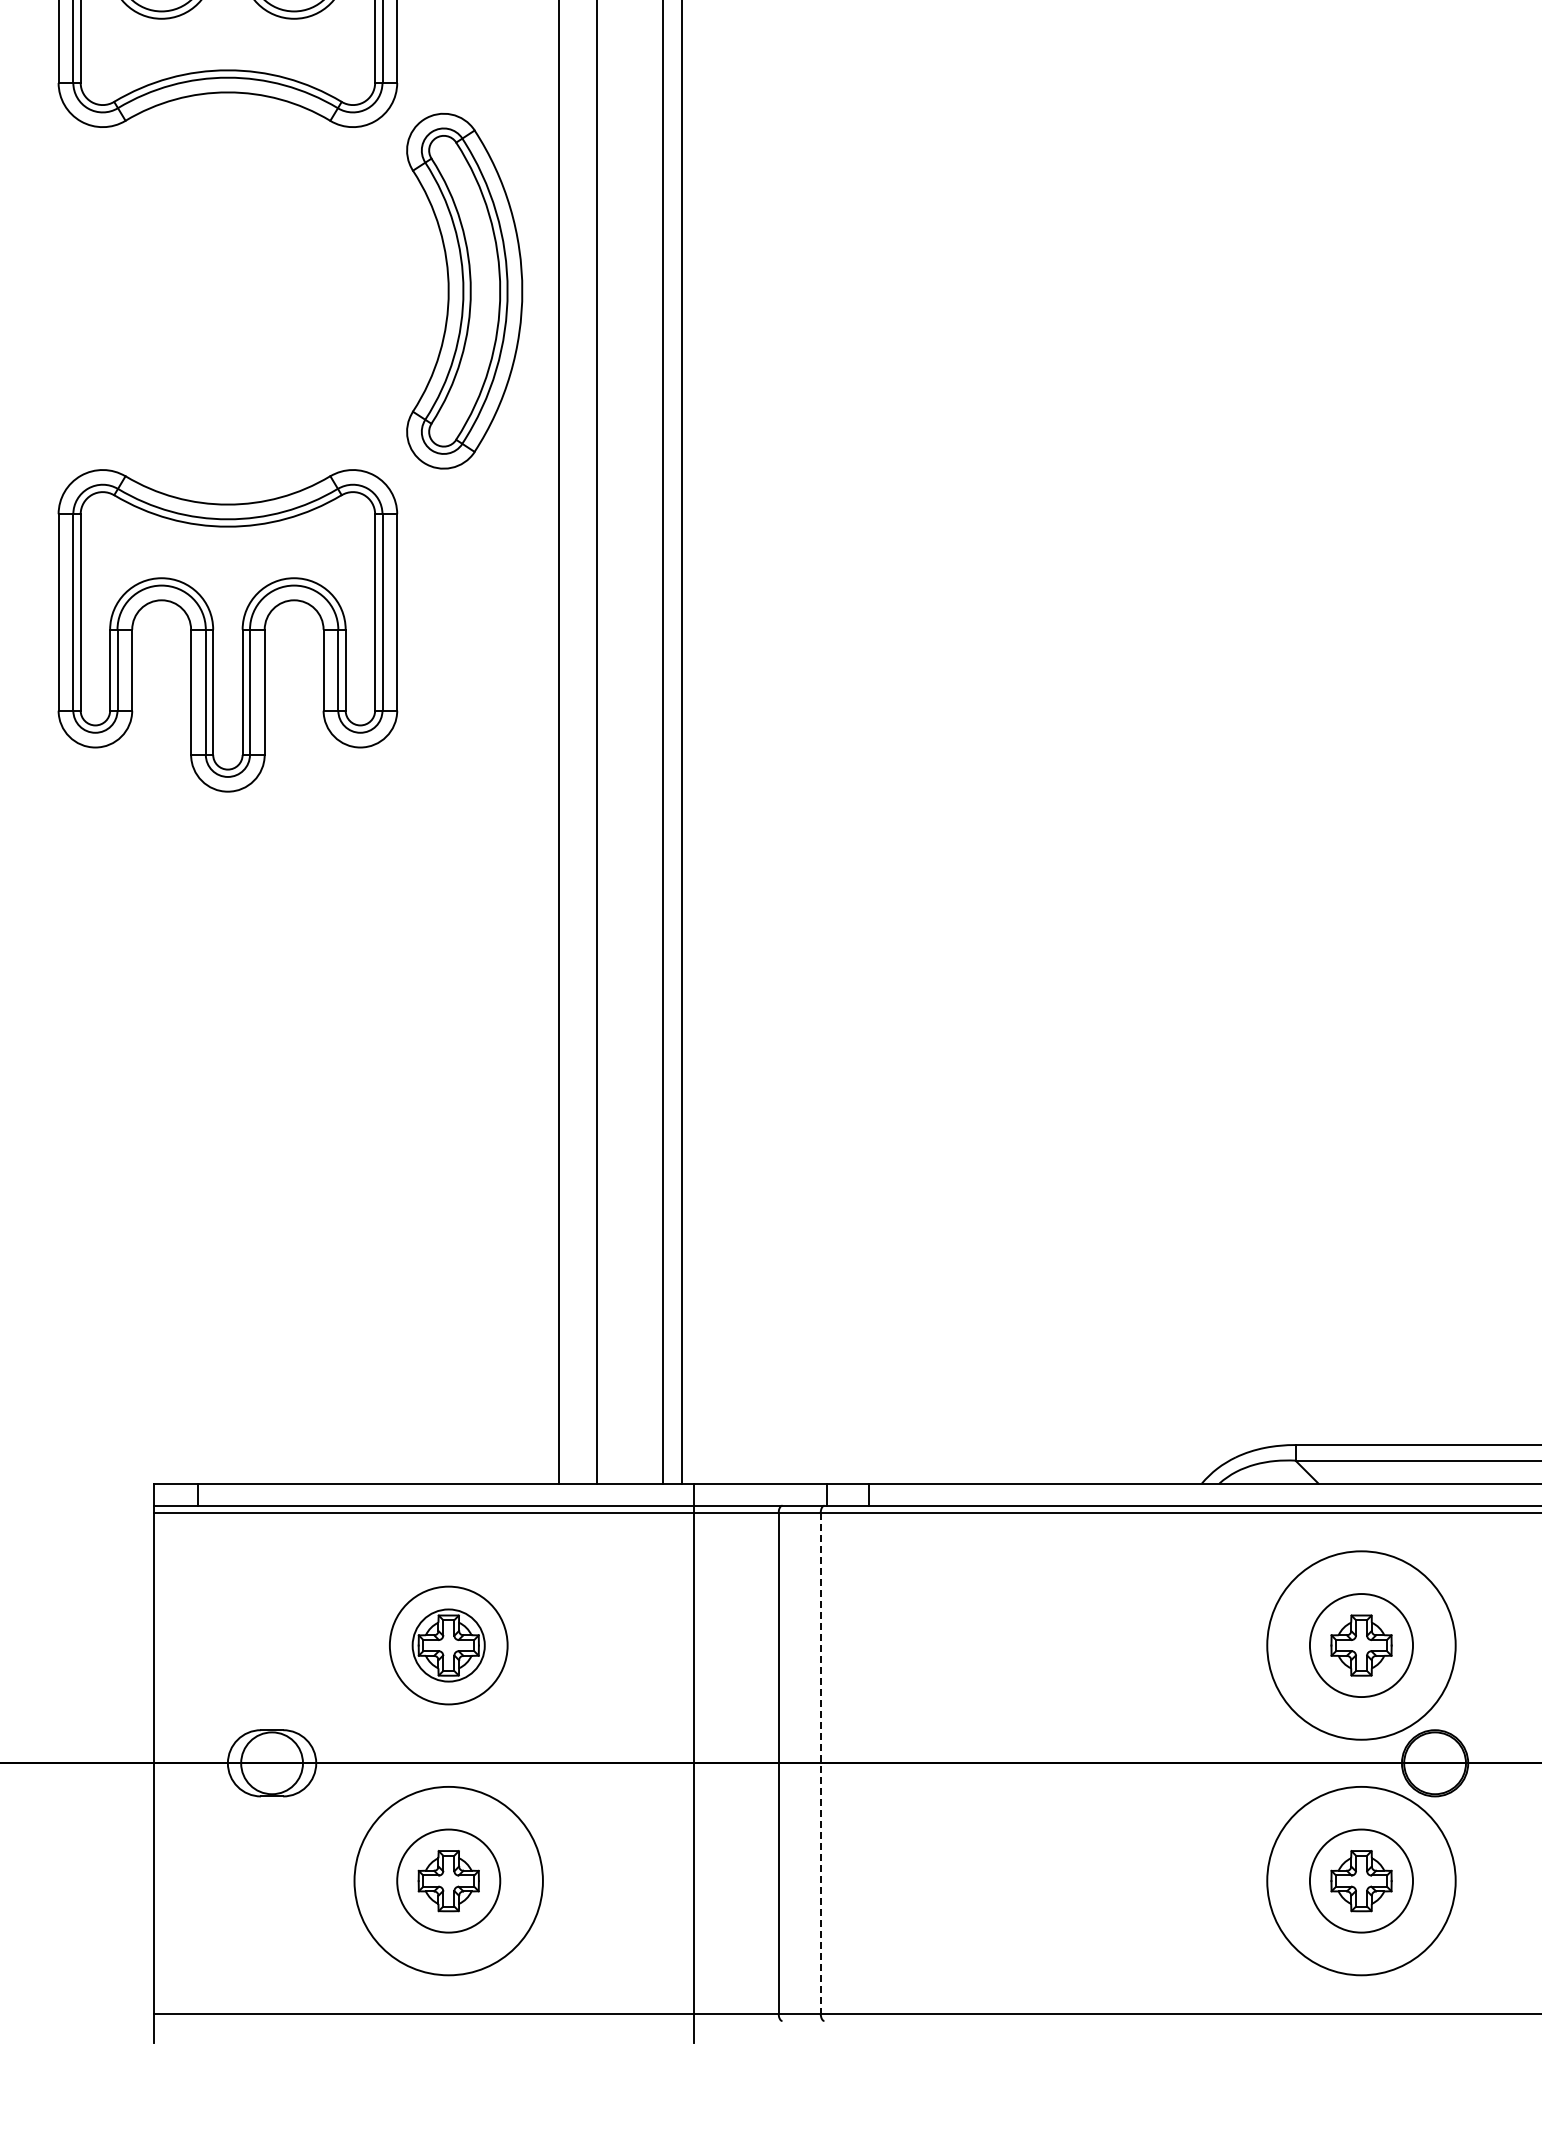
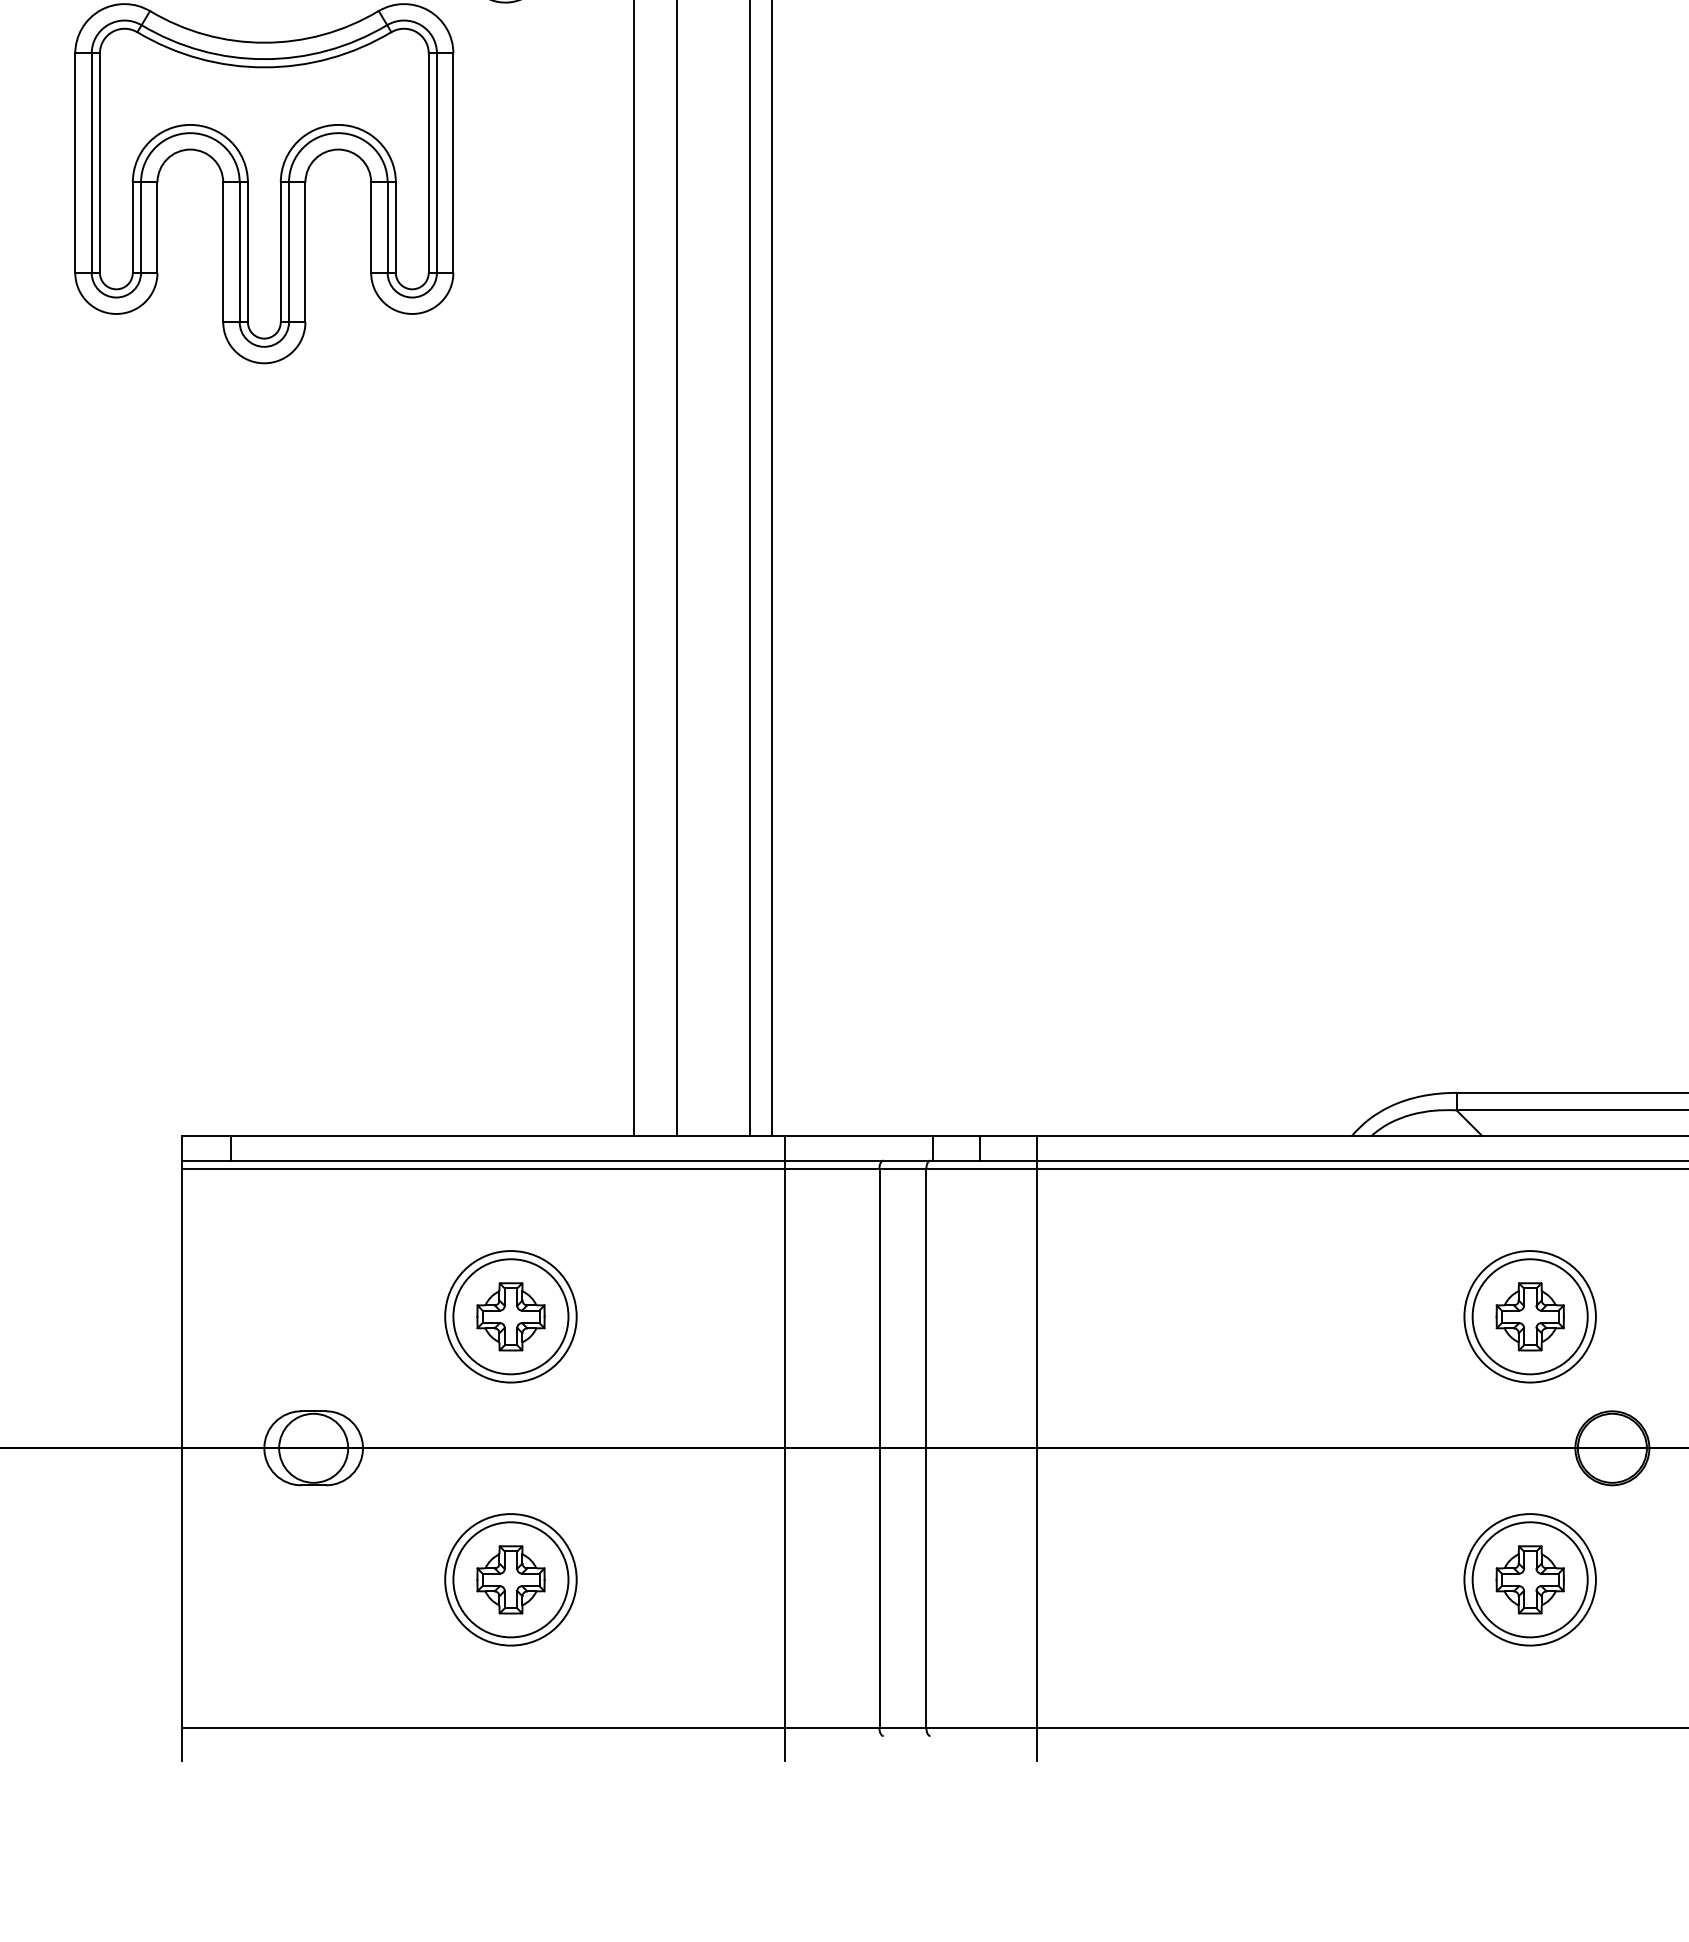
circle: (448, 1645) -> (510, 1316), size x1.43
circle: (1361, 1645) -> (1530, 1316), size x0.62
line: (820, 1763) -> (926, 1448), dashed -> solid
line: (920, 1763) -> (1037, 1448), added
circle: (448, 1880) -> (510, 1579), size x0.62
circle: (1361, 1880) -> (1530, 1579), size x0.62

